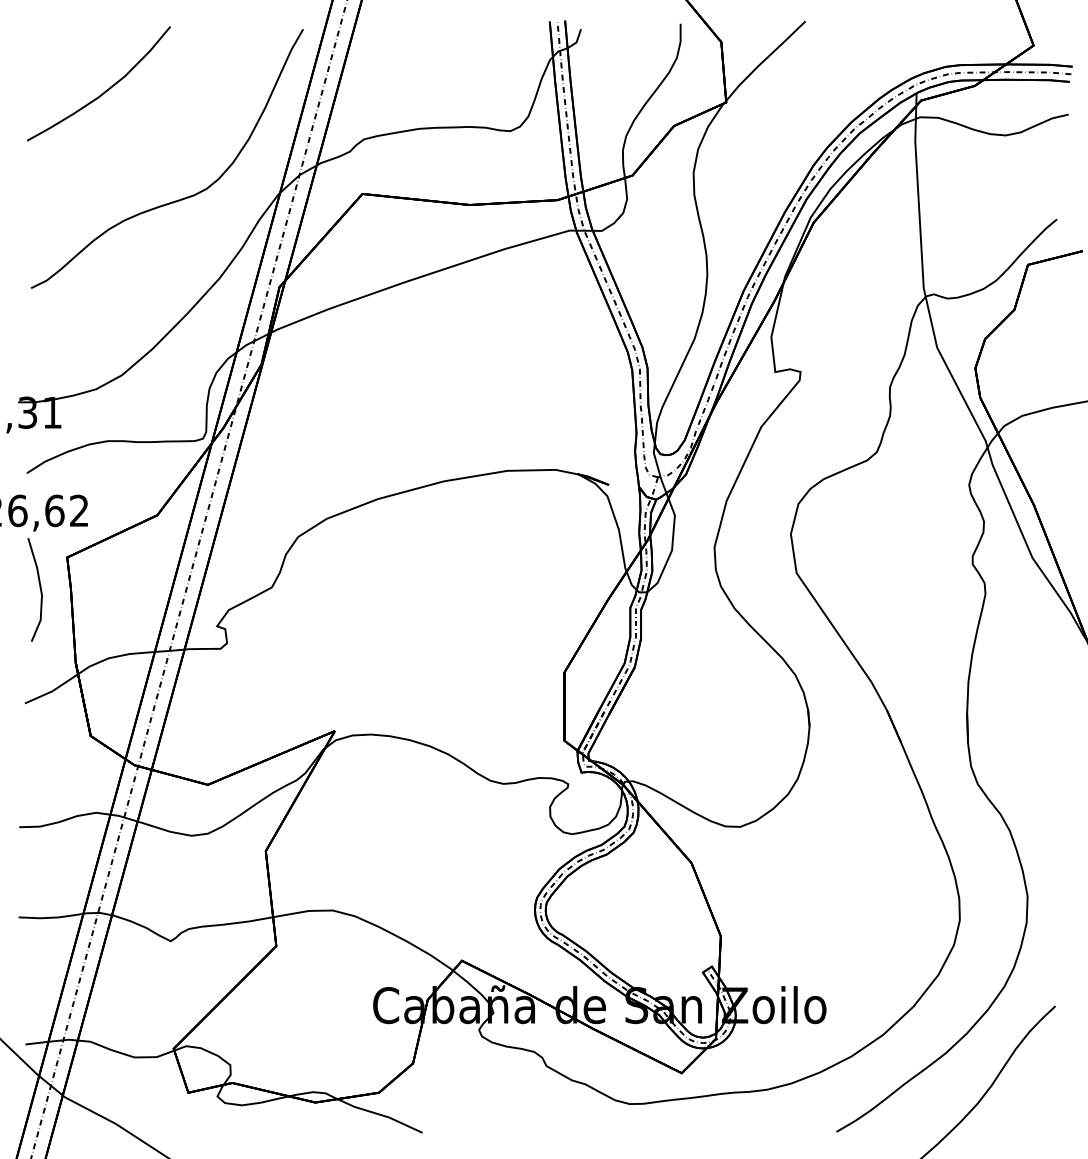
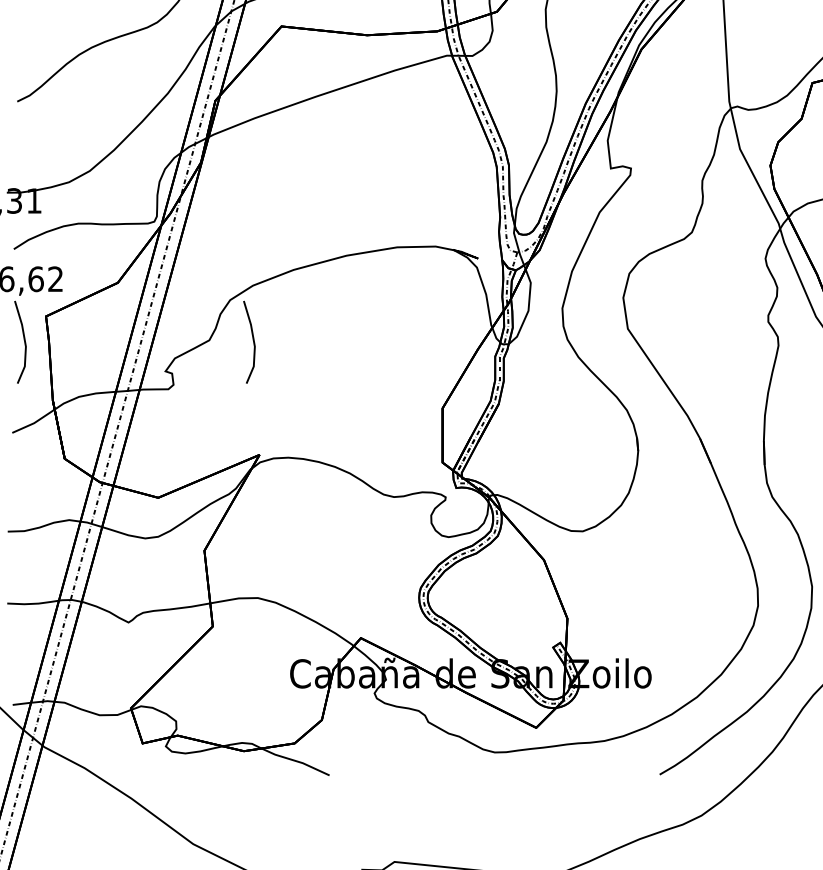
line: (326, 588) -> (252, 341), added

